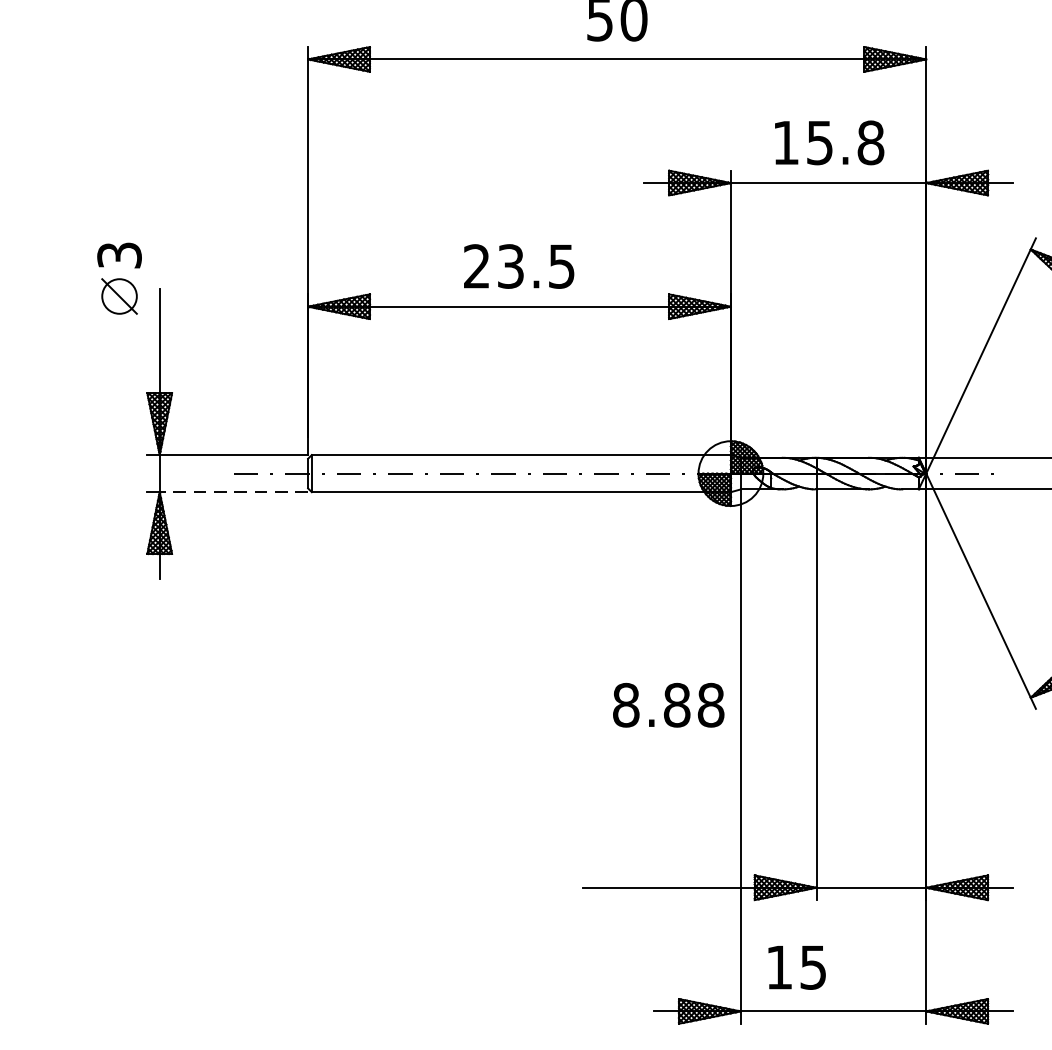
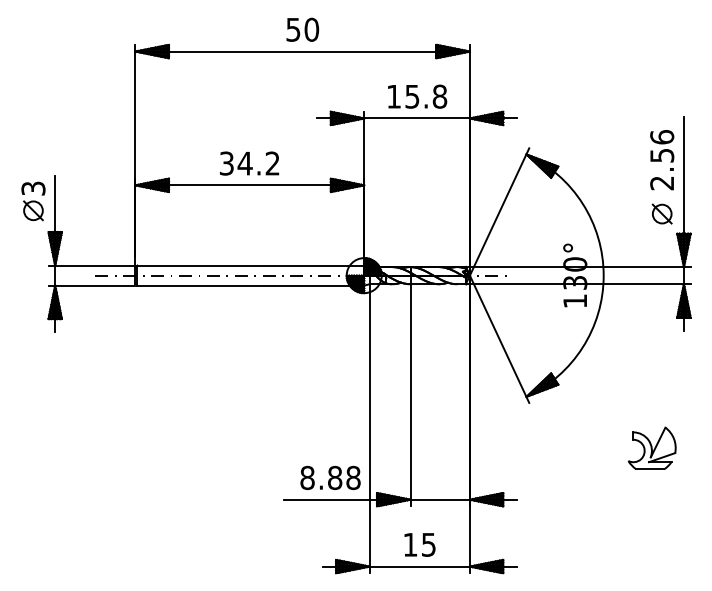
text: (518, 266) -> (249, 163), 23.5 -> 34.2
part: (119, 279) -> (33, 201), moved
line: (232, 491) -> (94, 285), dashed -> solid
text: (668, 704) -> (330, 477), moved
text: (796, 966) -> (419, 544), moved

